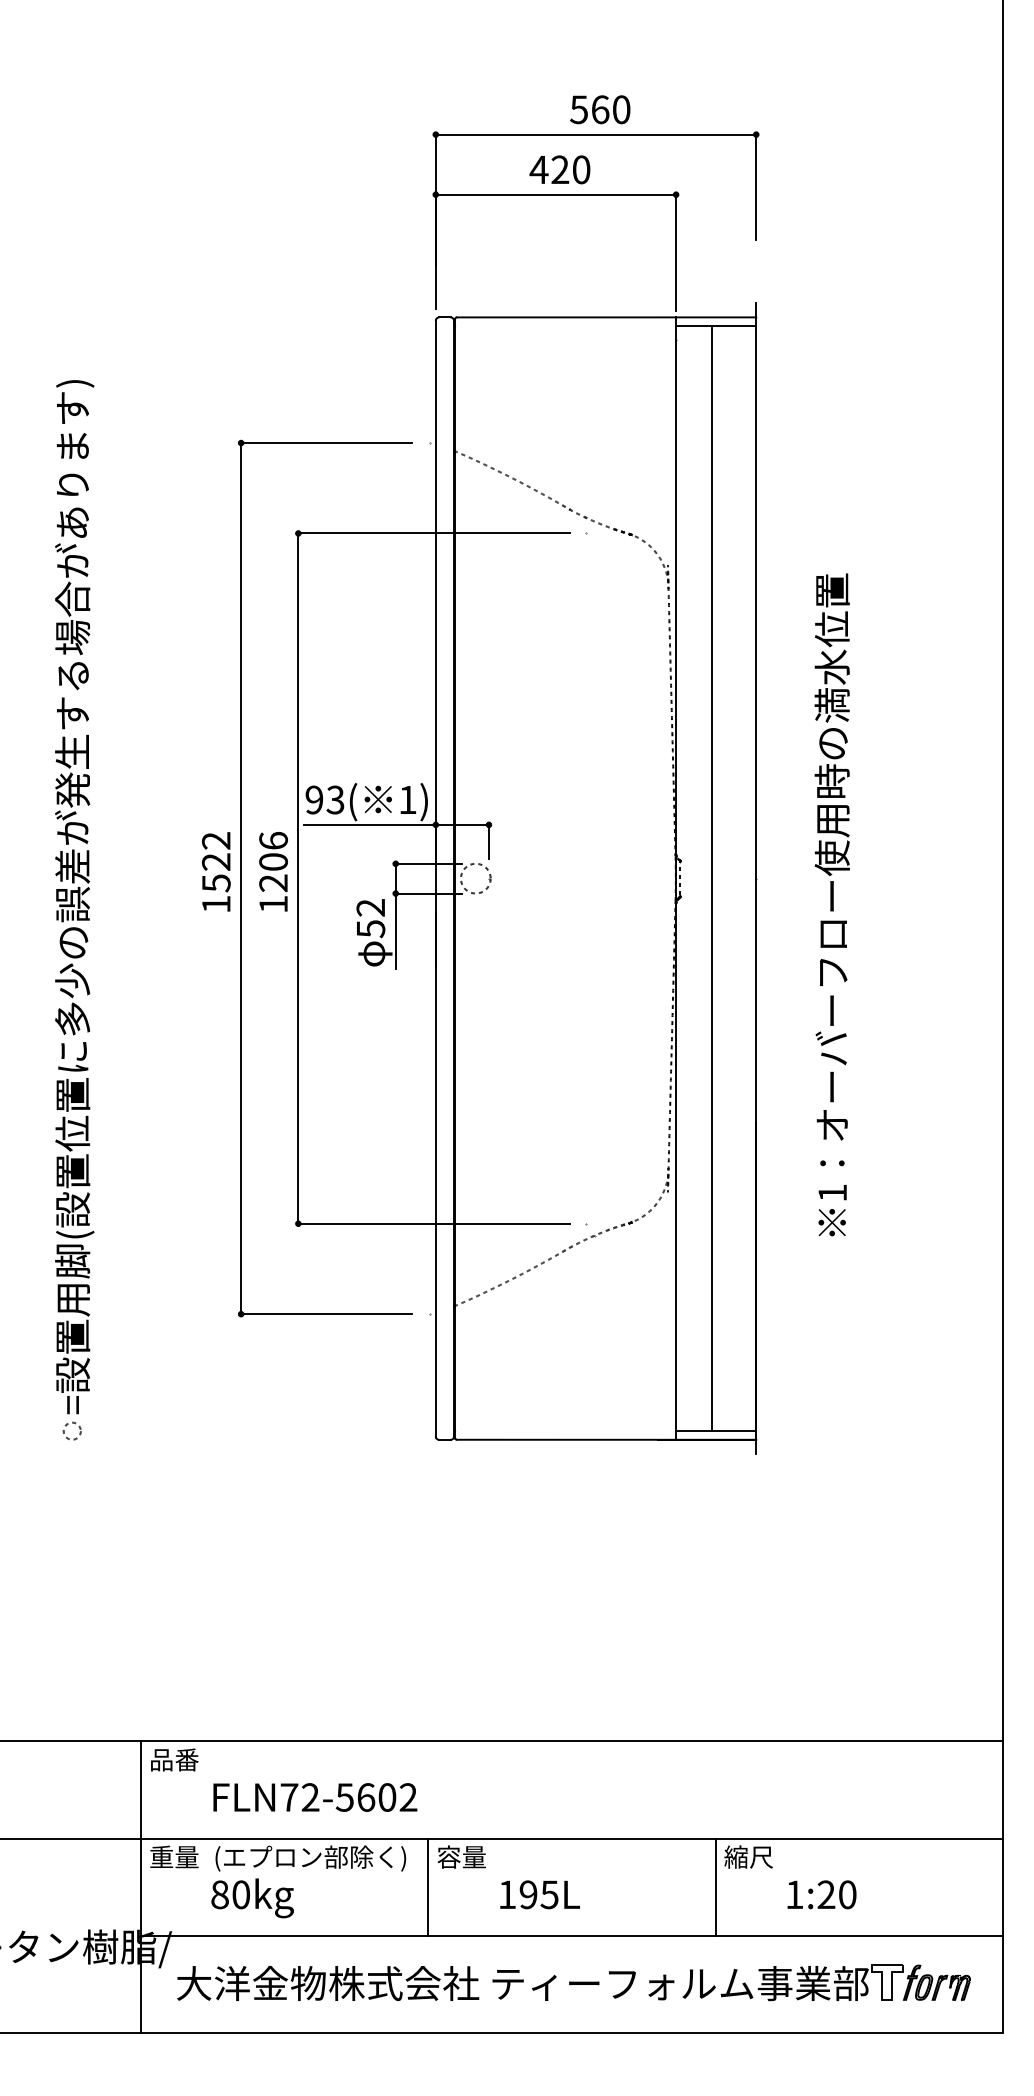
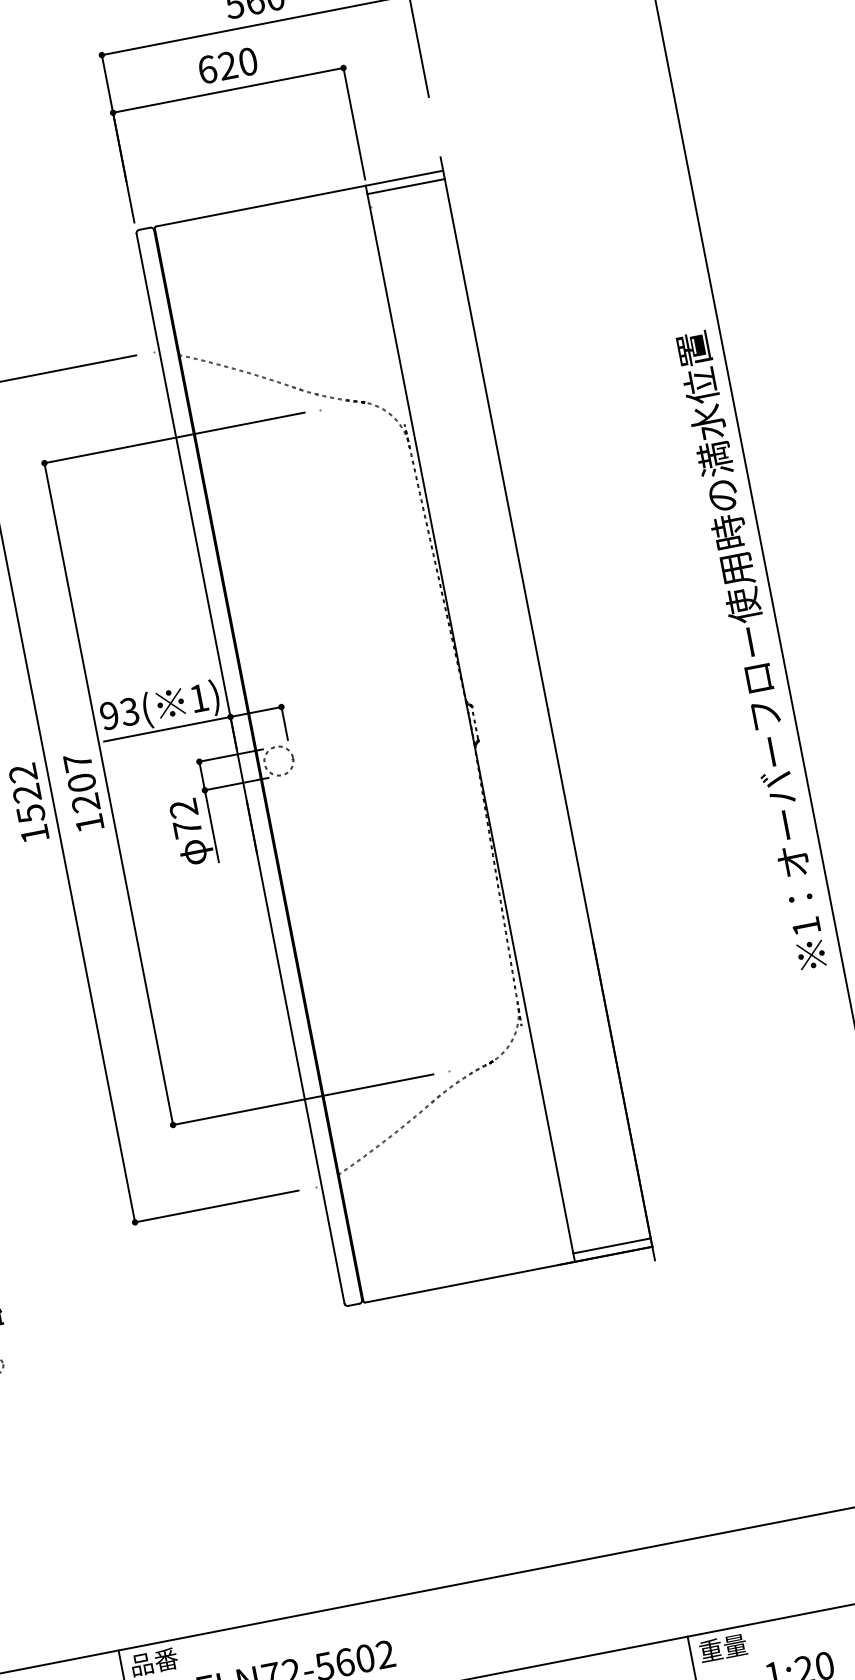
text: (538, 169) -> (206, 69), 420 -> 620
text: (273, 840) -> (77, 762), 1206 -> 1207
line: (712, 878) -> (505, 716), removed
text: (831, 904) -> (751, 650), moved
text: (371, 929) -> (188, 829), 52 -> 72
text: (748, 1856) -> (722, 1647), 縮尺 -> 重量

